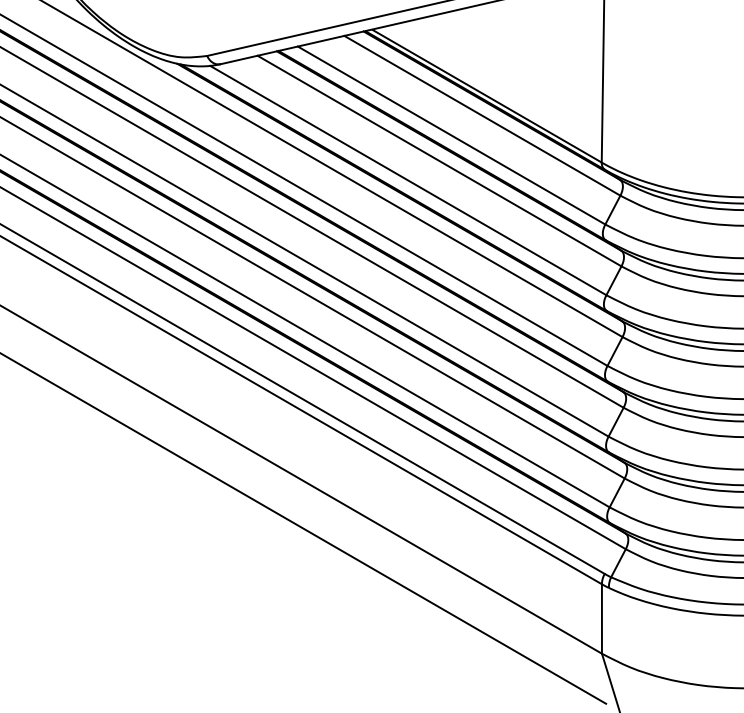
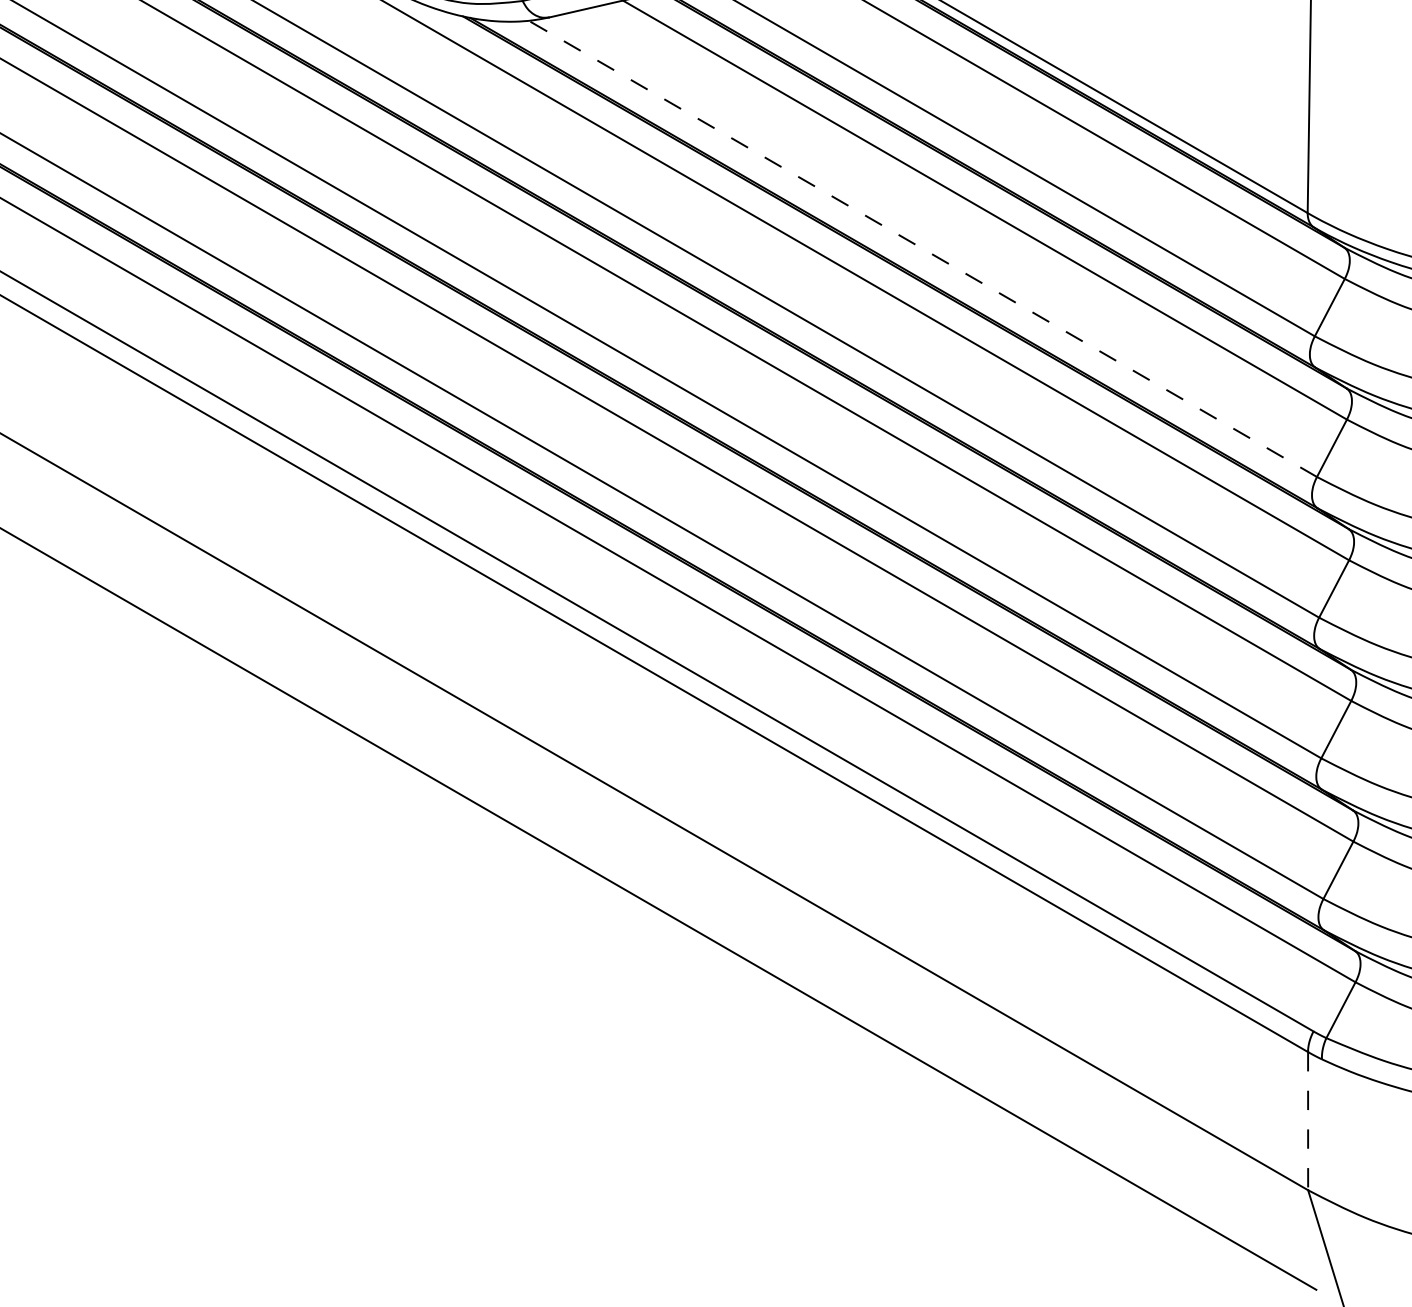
line: (408, 180) -> (923, 248), solid -> dashed
line: (601, 619) -> (1307, 1122), solid -> dashed

